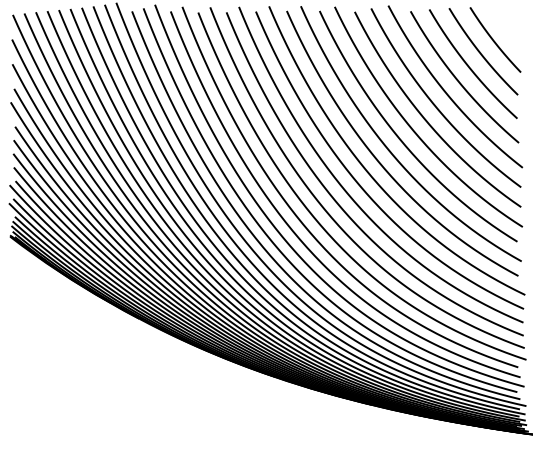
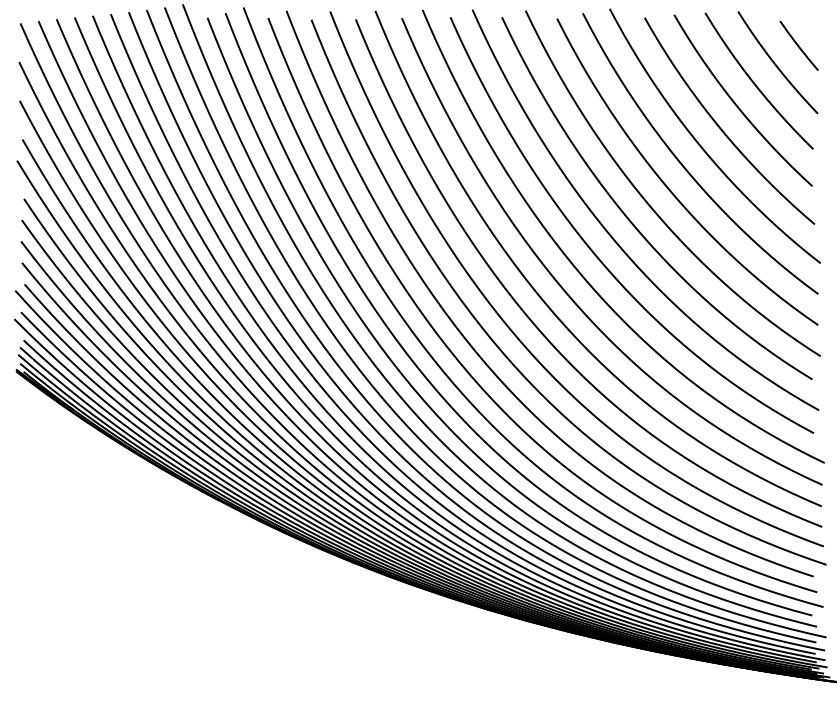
line: (508, 29) -> (798, 46), added

